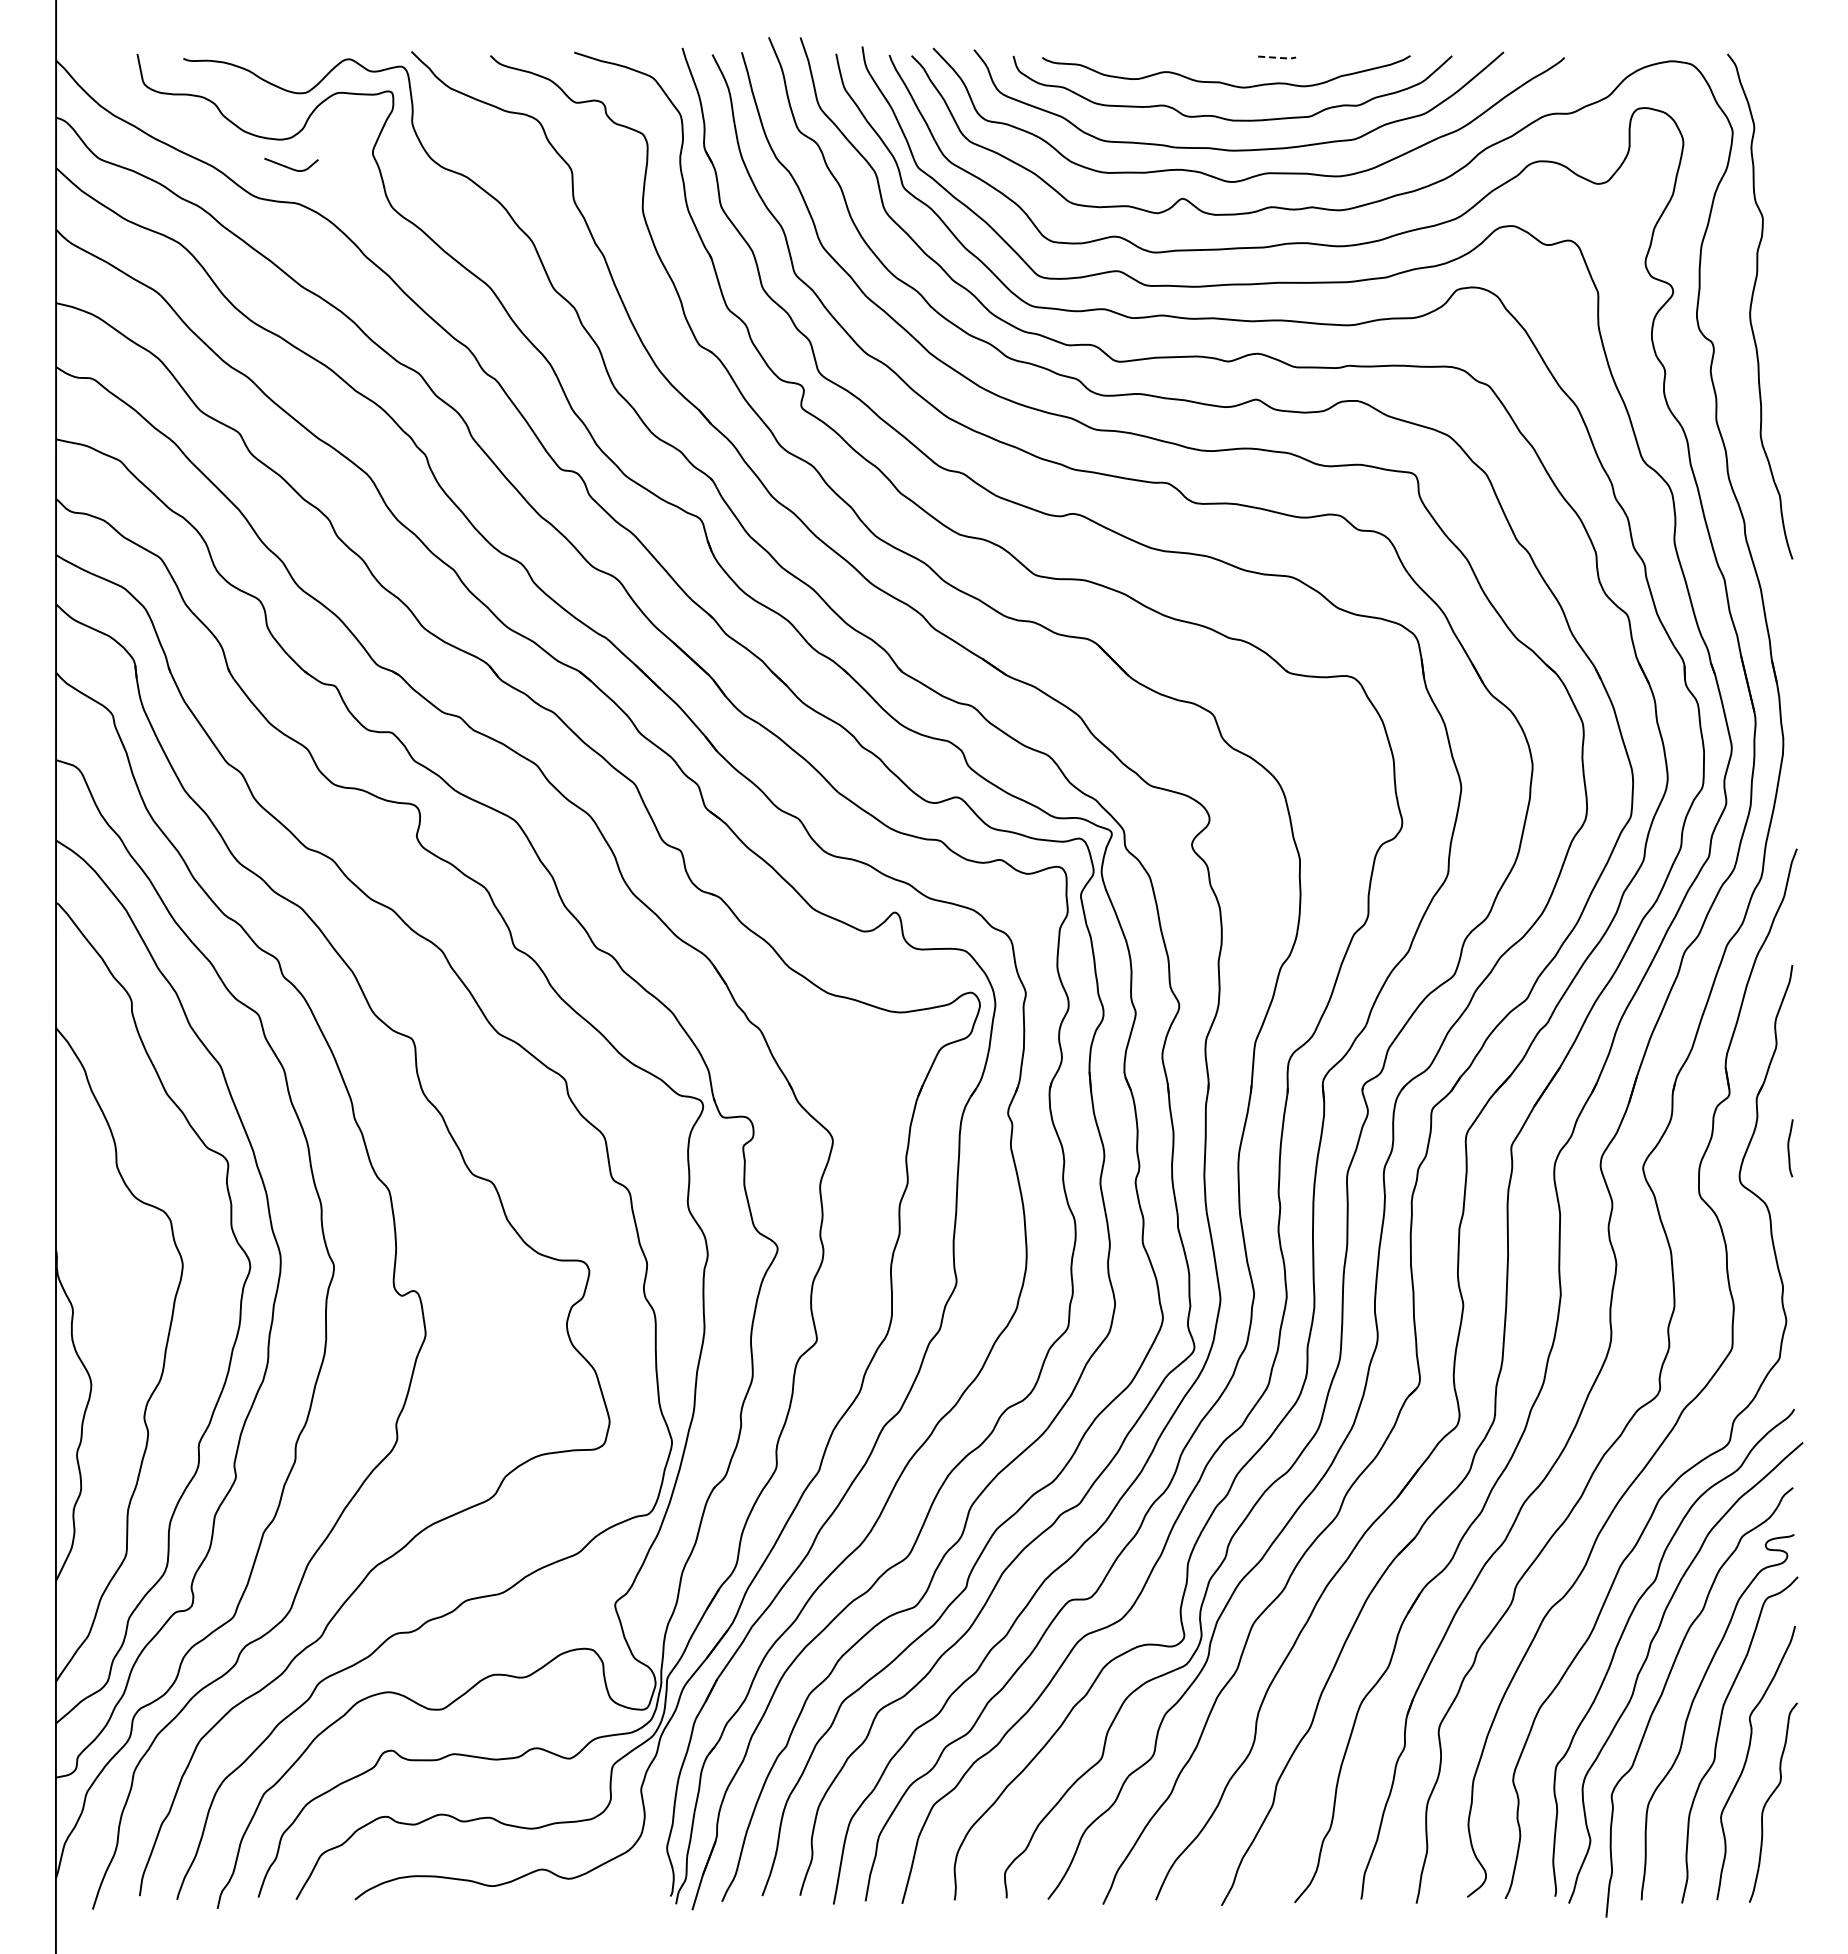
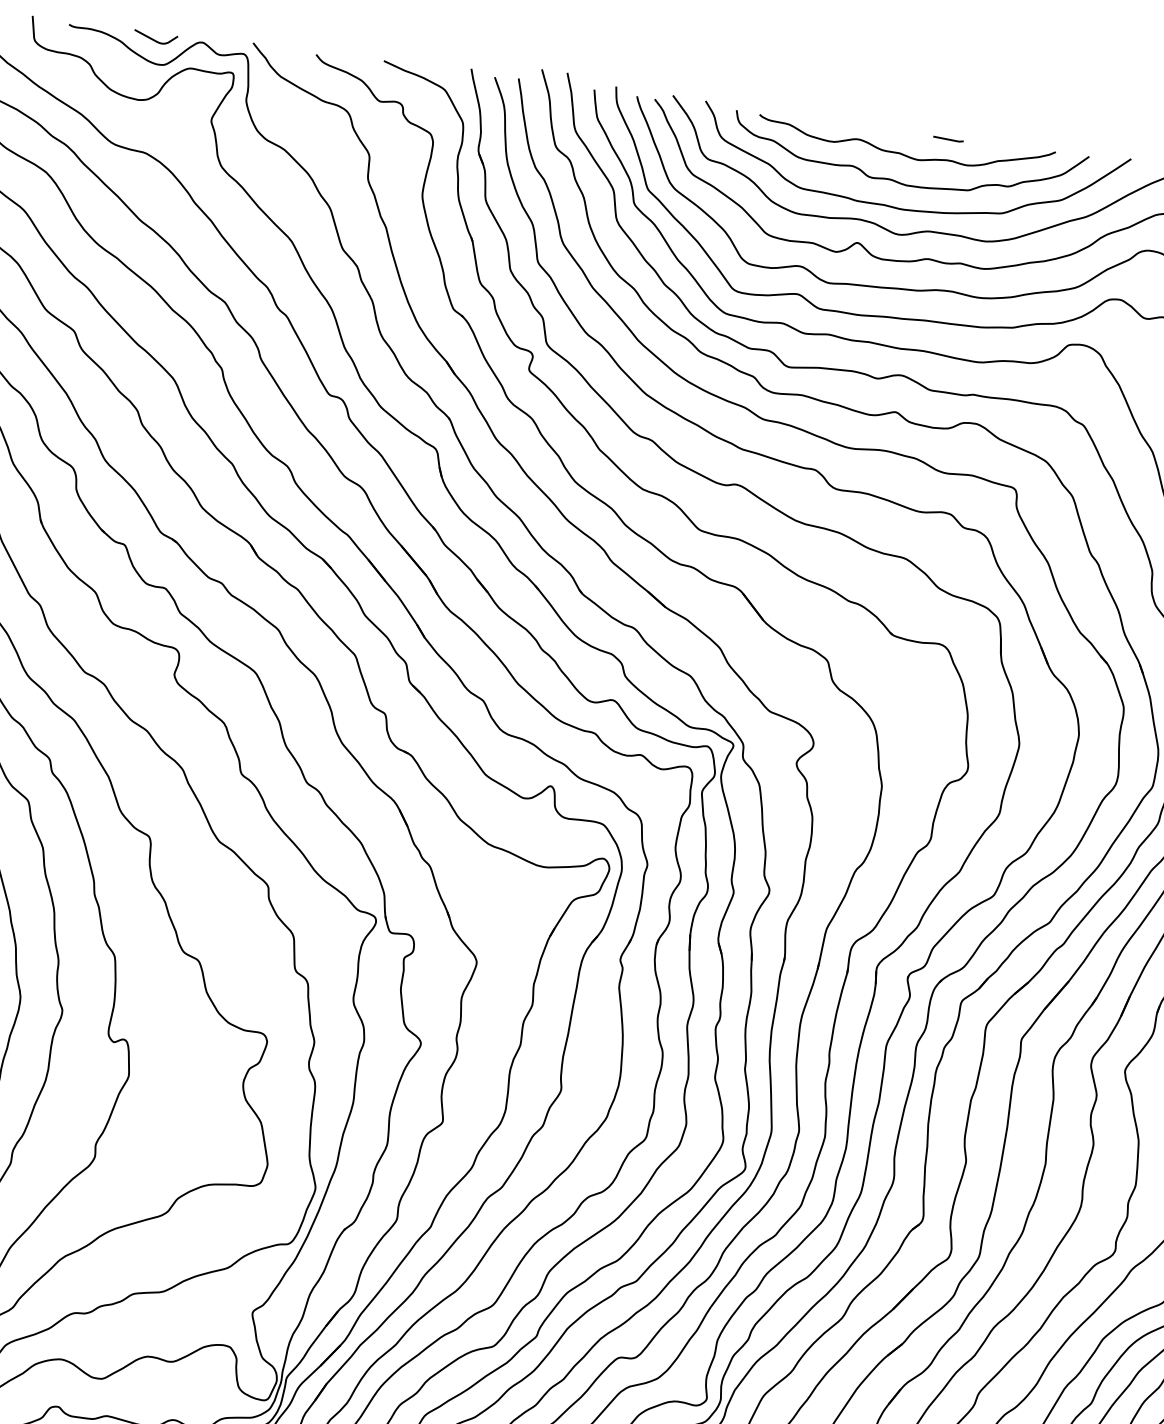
line: (1277, 57) -> (948, 139), dashed -> solid
curve: (291, 167) -> (155, 39), moved

